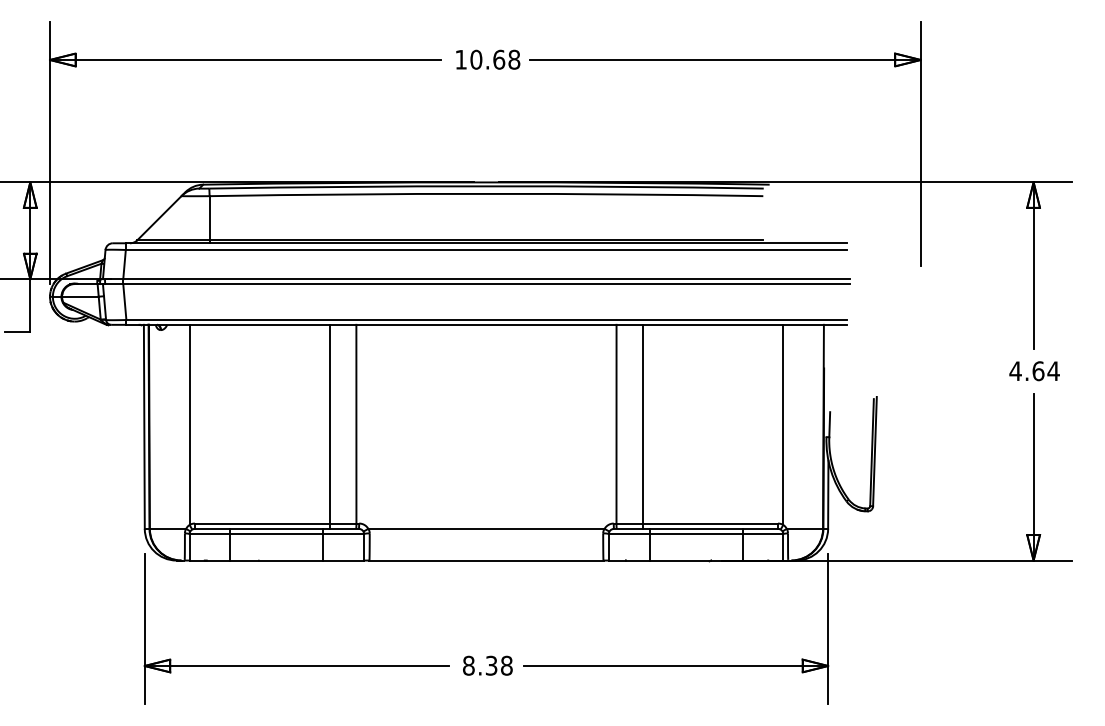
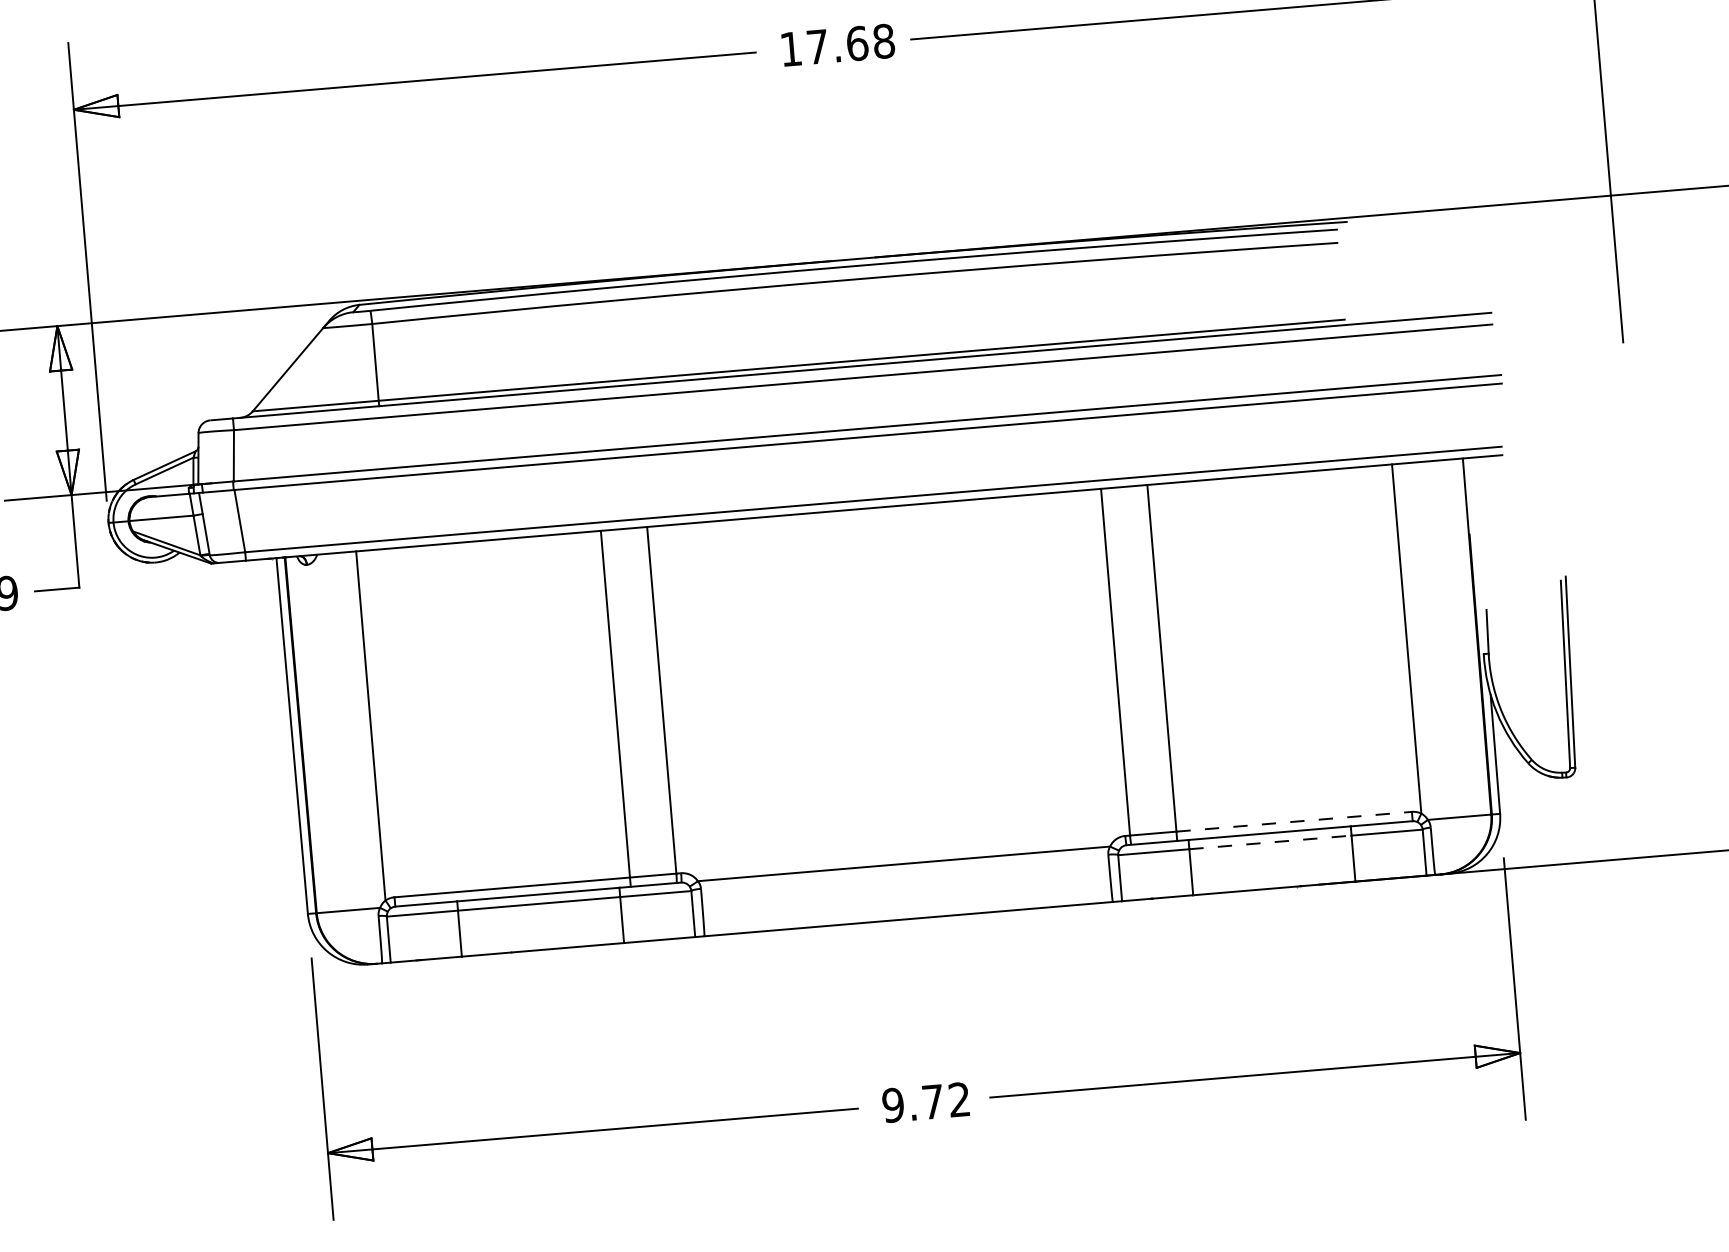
text: (476, 59) -> (817, 46), 10.68 -> 17.68
line: (711, 523) -> (1295, 821), solid -> dashed
line: (696, 534) -> (1271, 842), solid -> dashed
text: (487, 665) -> (925, 1102), 8.38 -> 9.72

